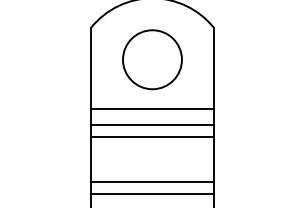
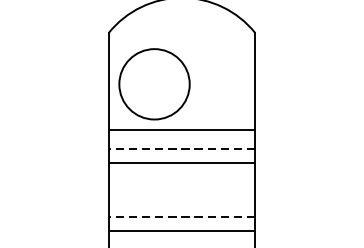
circle: (152, 59) -> (154, 84), moved
line: (152, 124) -> (182, 148), solid -> dashed
line: (152, 181) -> (182, 216), solid -> dashed

